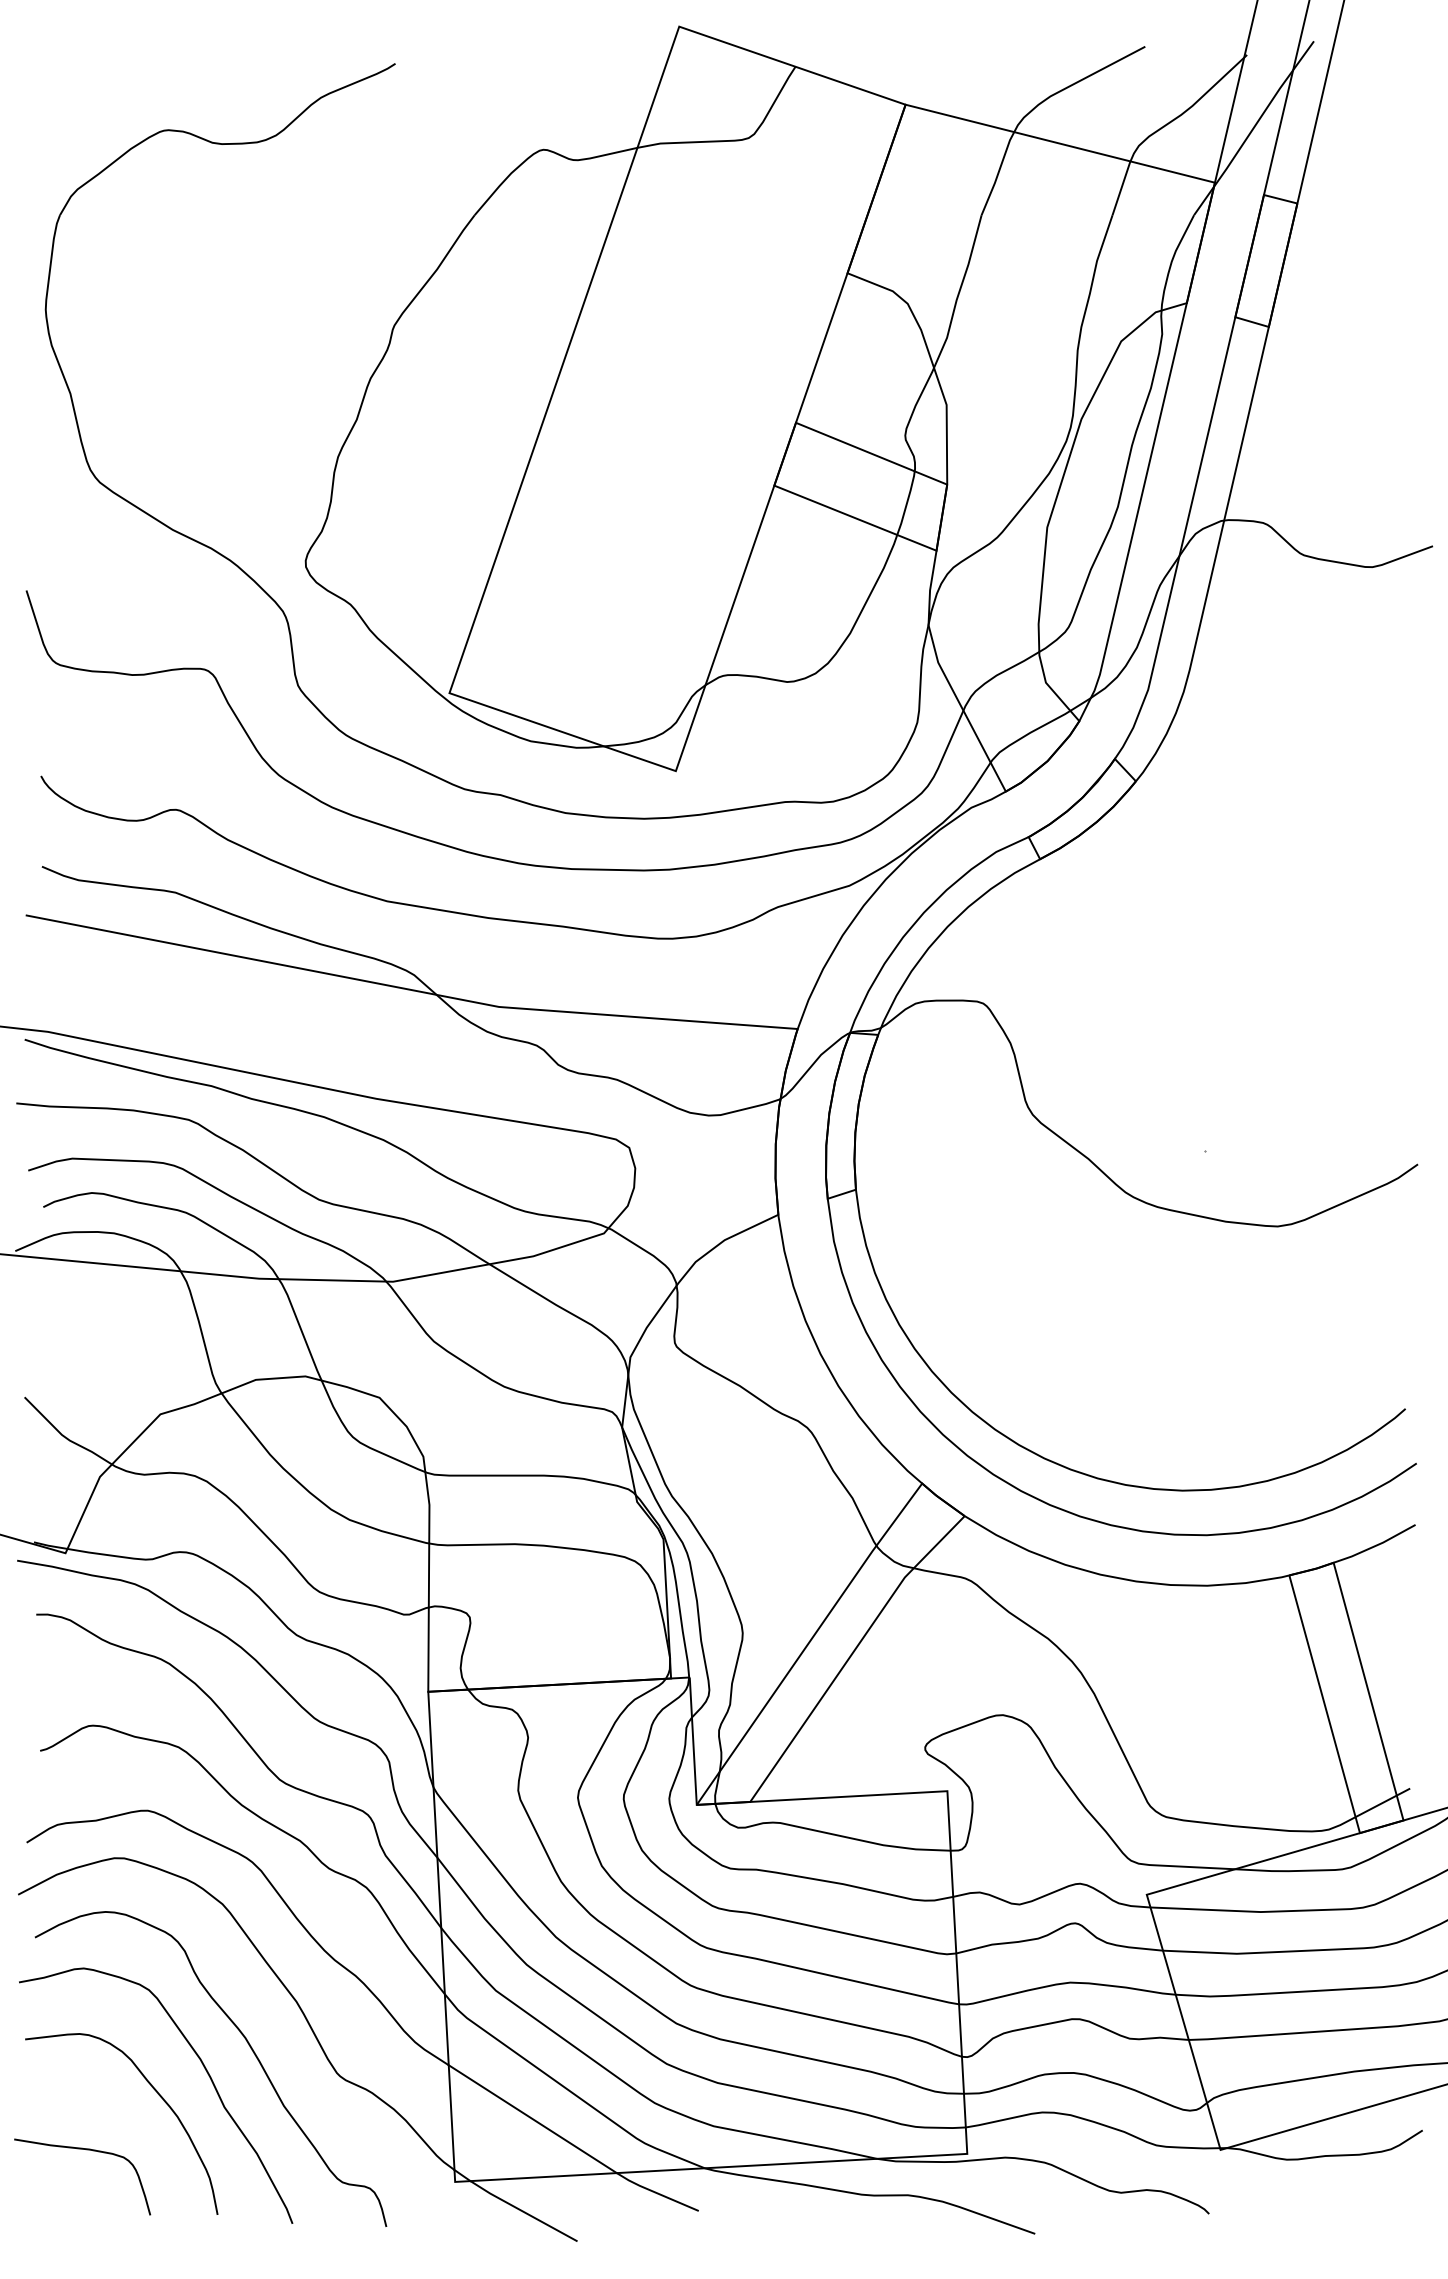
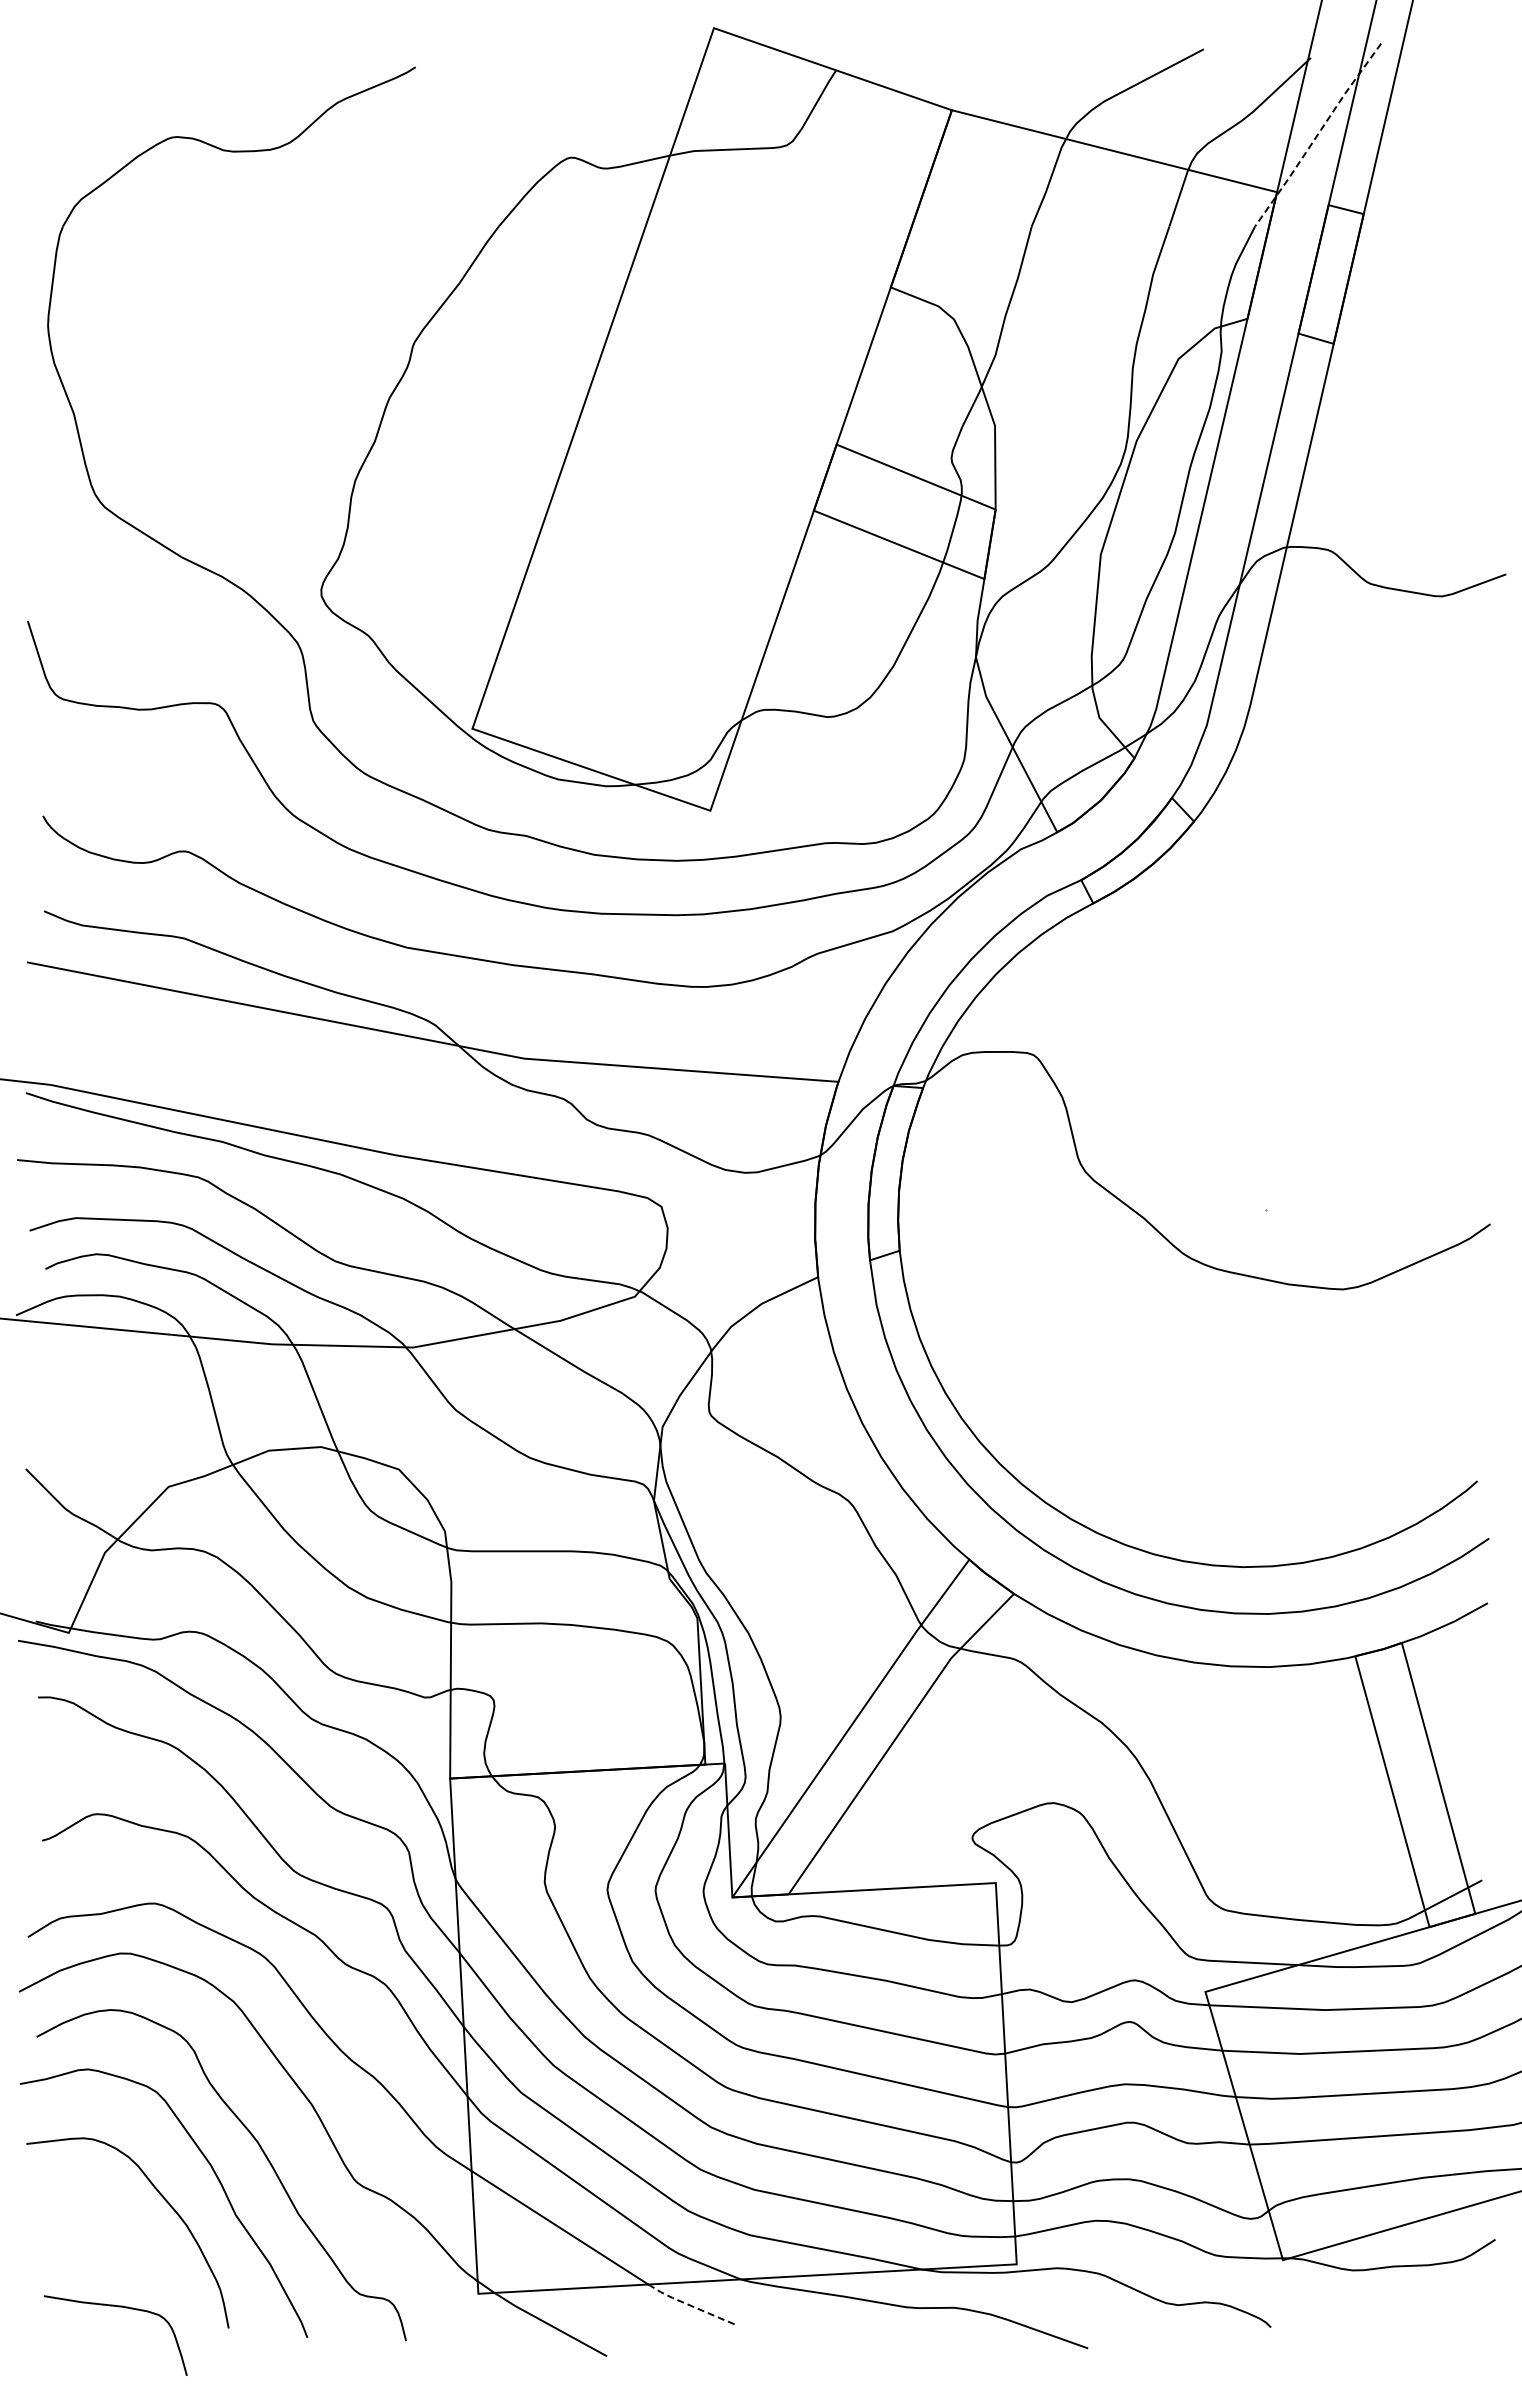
line: (1253, 127) -> (1317, 134), solid -> dashed
curve: (84, 2150) -> (117, 2307), moved
line: (655, 2193) -> (689, 2305), solid -> dashed

